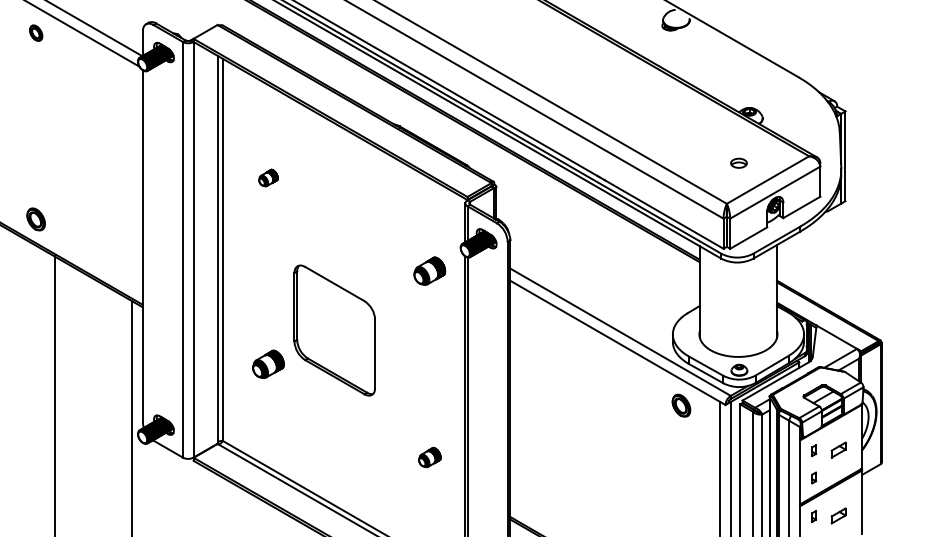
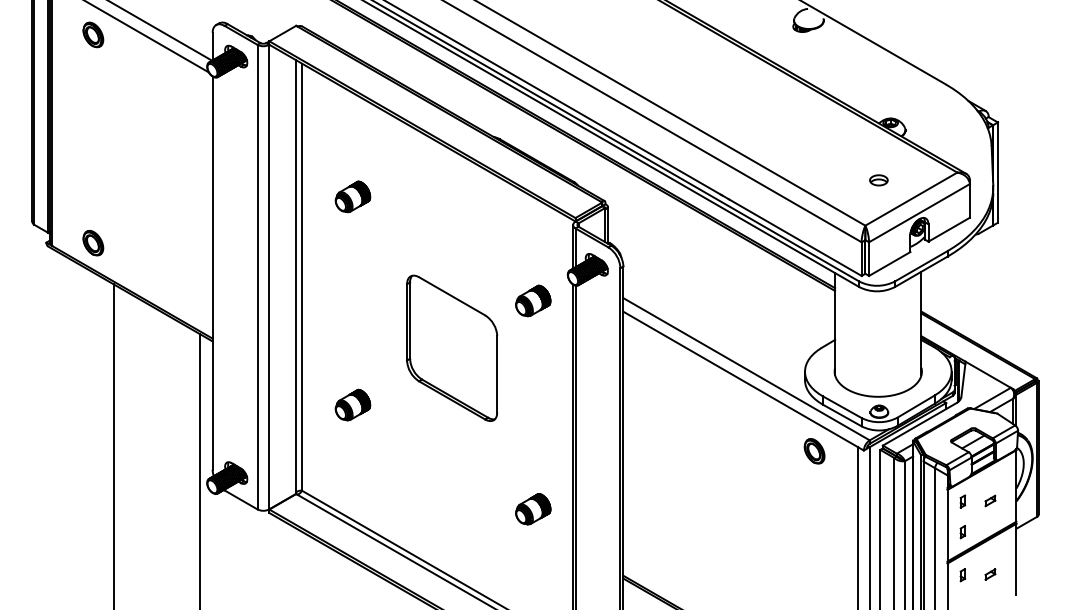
part: (36, 32) -> (93, 34), size x1.43
part: (268, 177) -> (352, 196), size x1.67
part: (335, 329) -> (452, 347), moved
part: (838, 449) -> (990, 500), size x0.62
part: (429, 457) -> (533, 509), size x1.43
part: (838, 515) -> (990, 574), size x0.62

